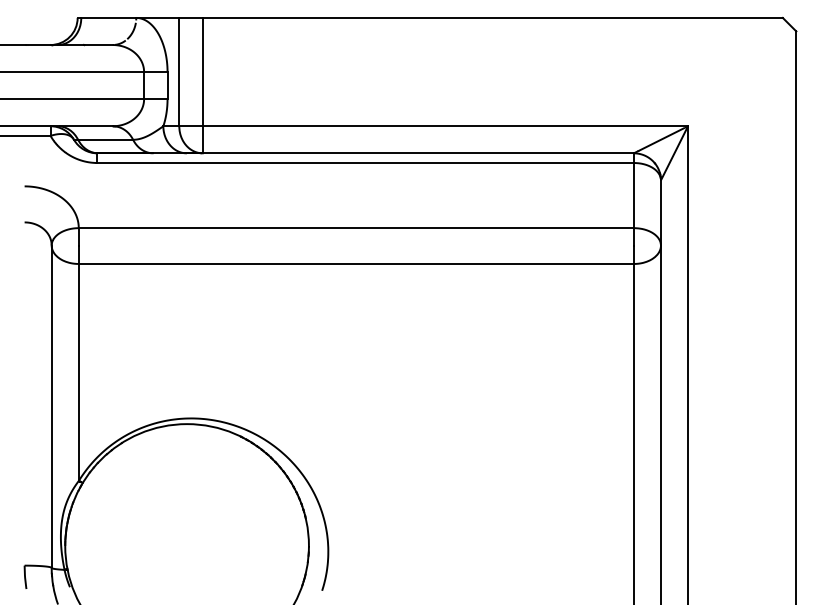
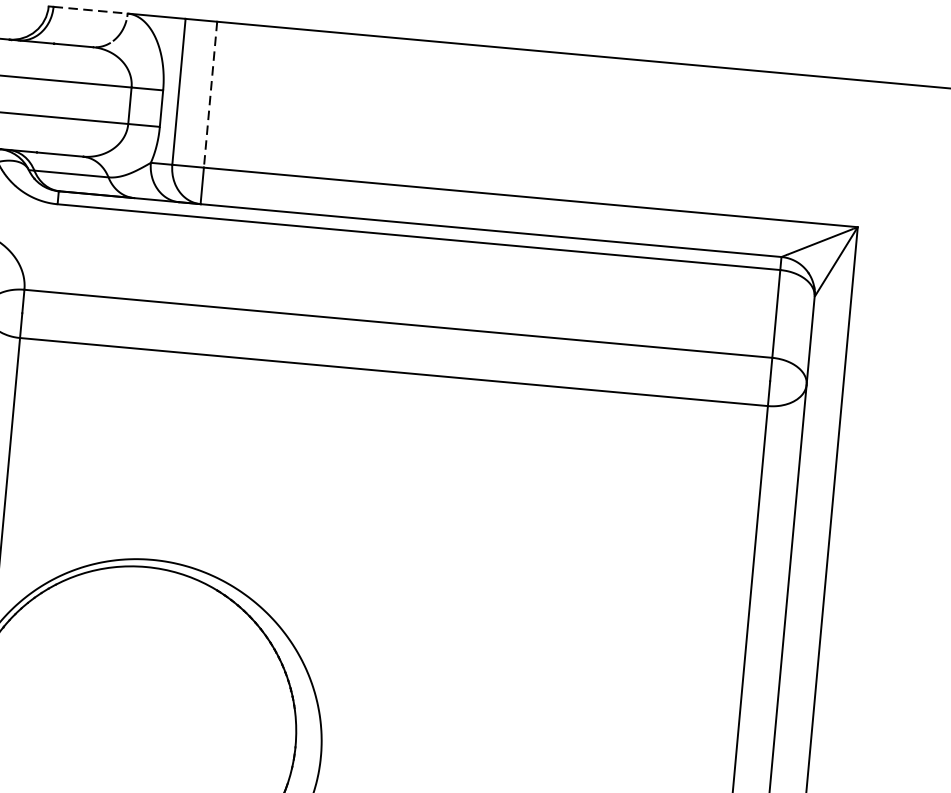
line: (109, 17) -> (91, 9), solid -> dashed
line: (202, 72) -> (210, 95), solid -> dashed

